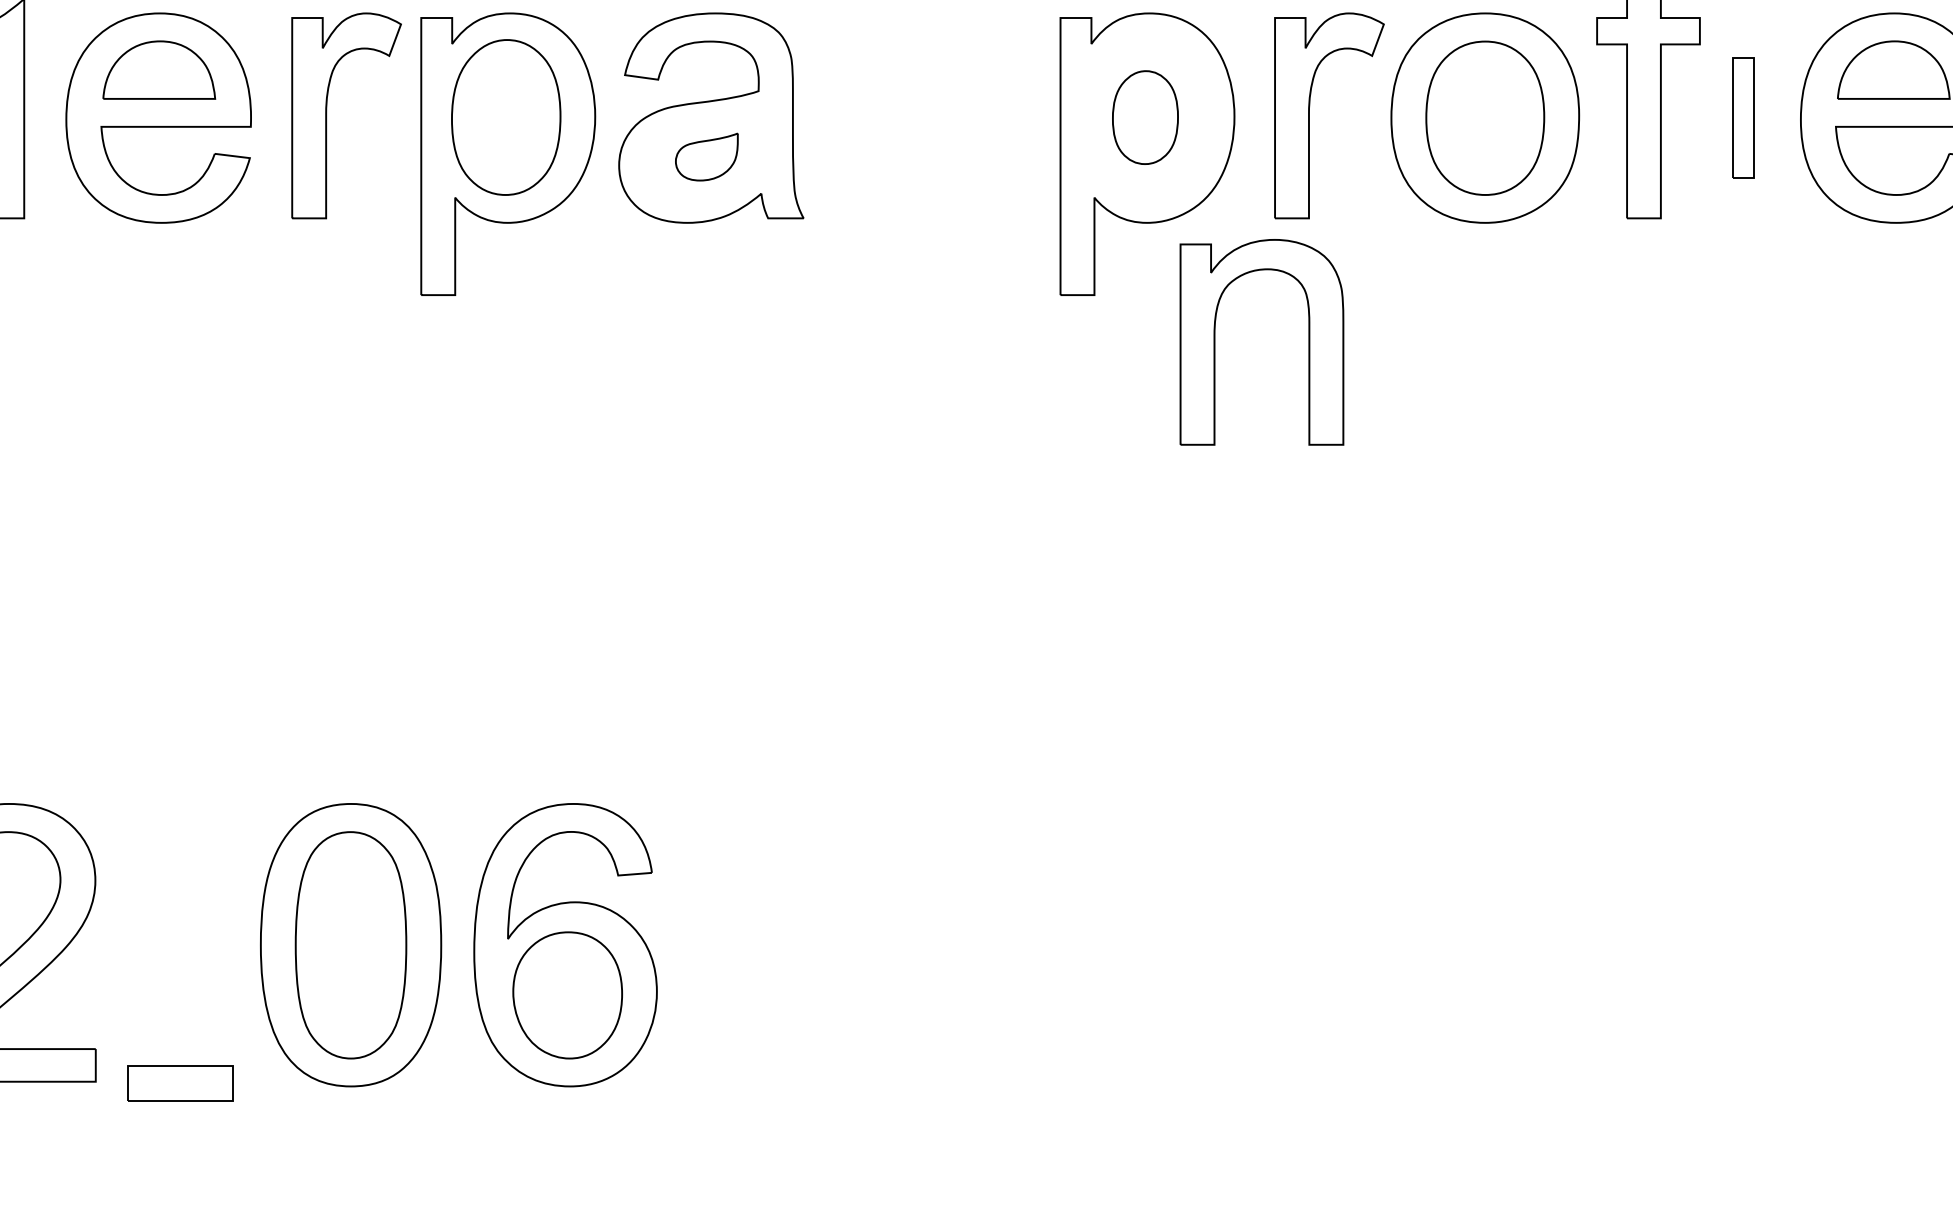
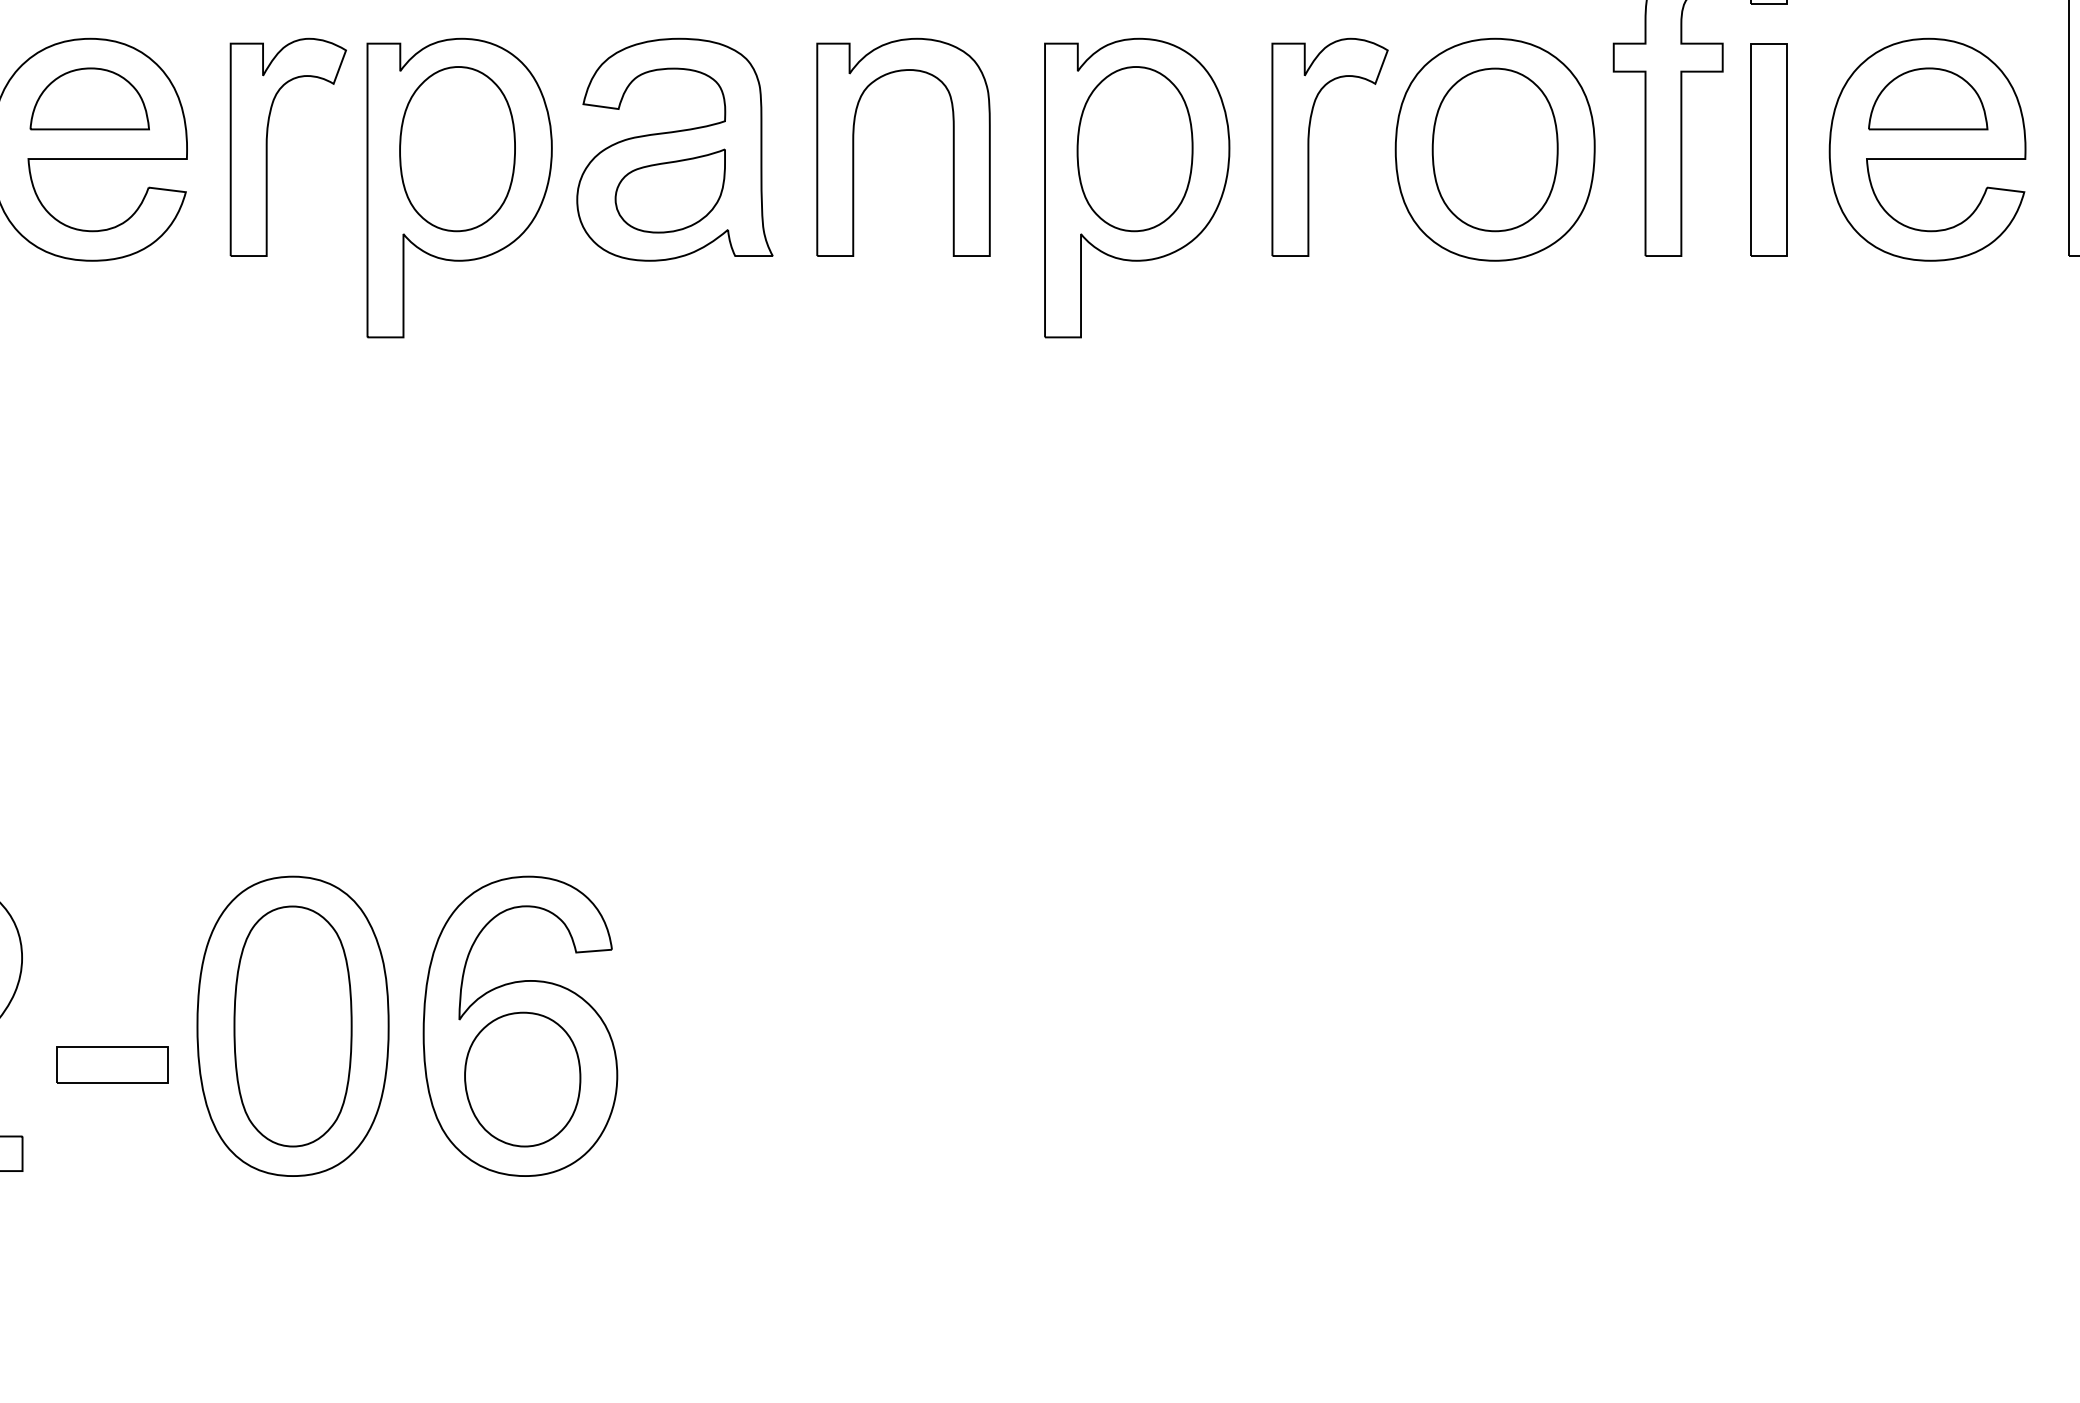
part: (1144, 117) -> (1134, 149), size x1.67
part: (1743, 117) -> (1768, 149), size x1.67
part: (706, 156) -> (669, 190), size x1.67
part: (1215, 341) -> (854, 146), moved
part: (180, 1083) -> (112, 1064), moved

